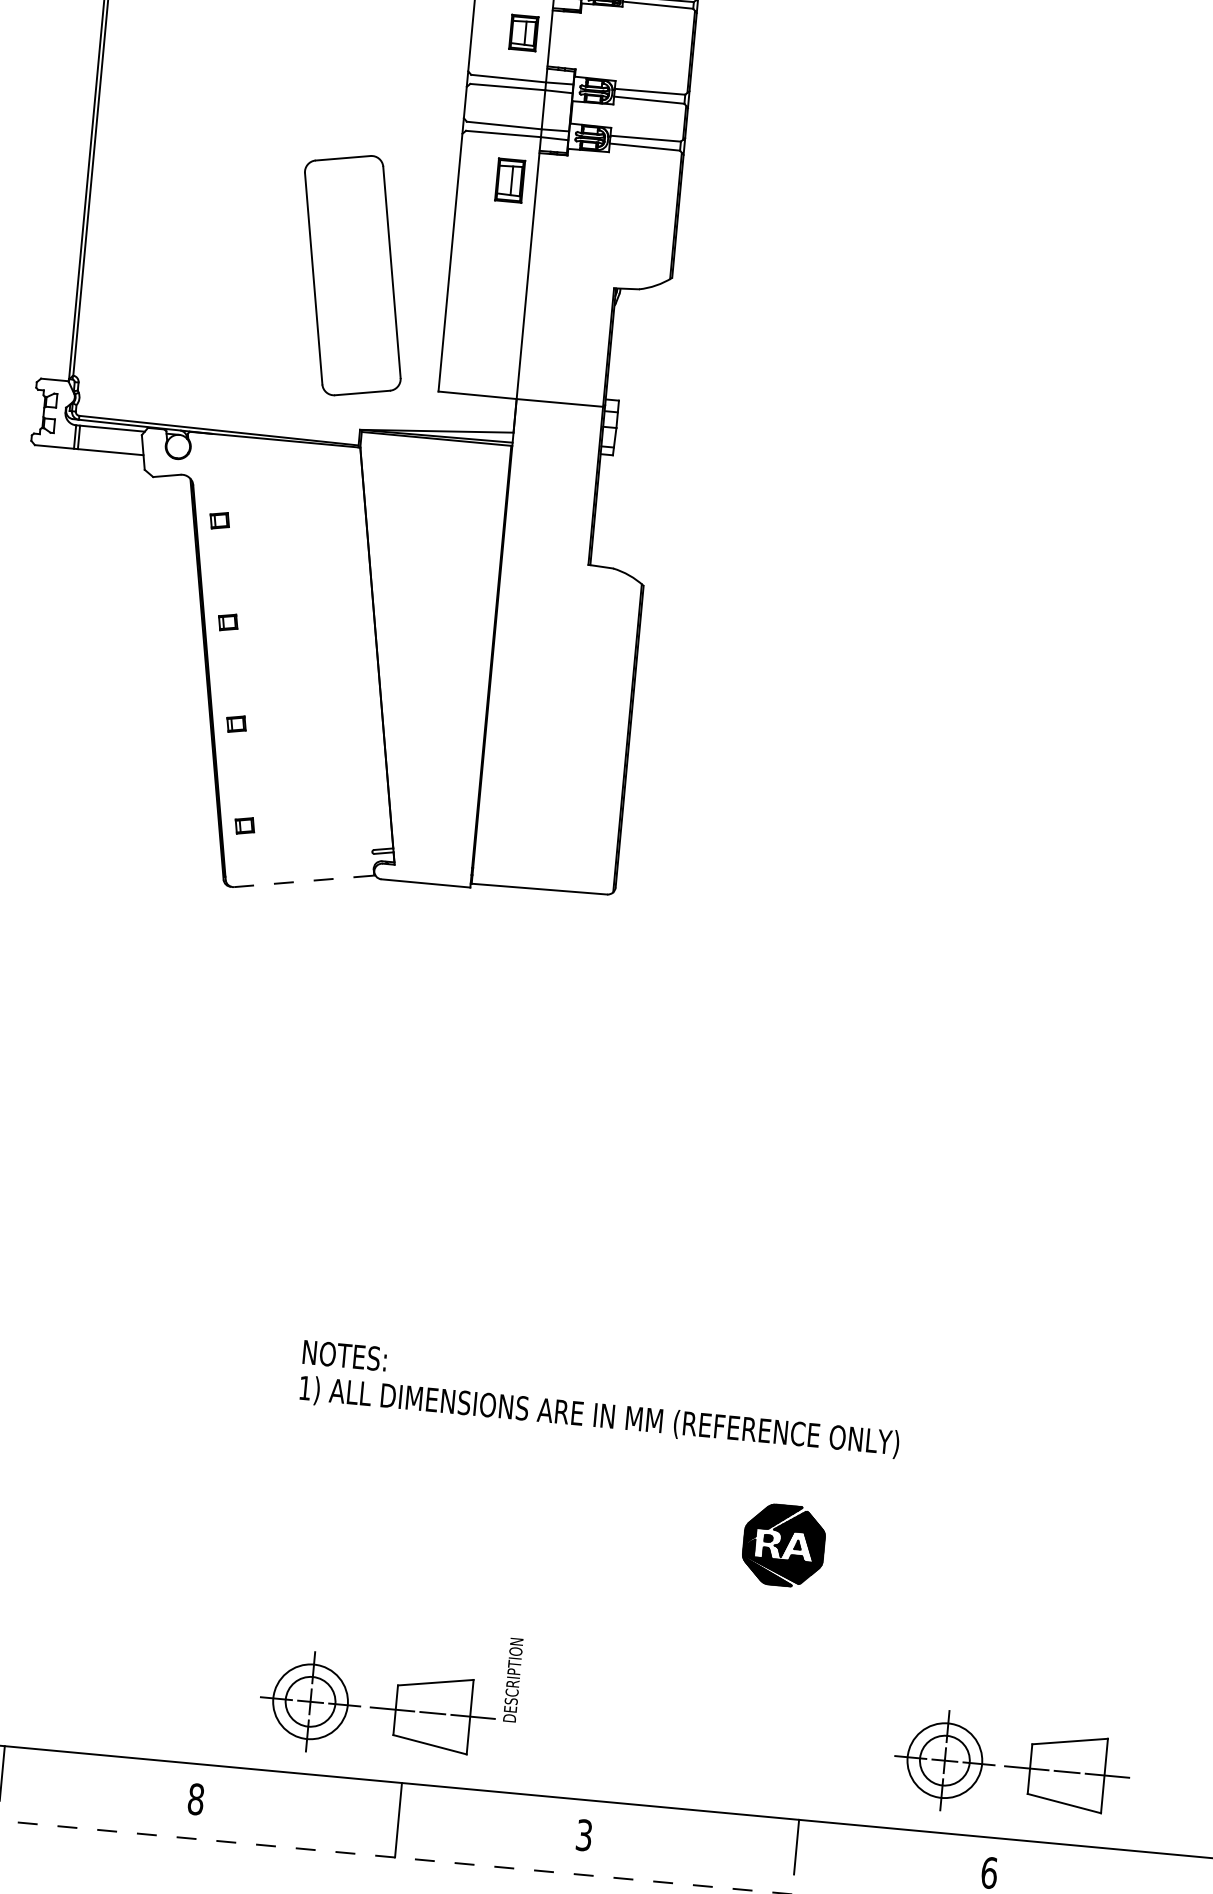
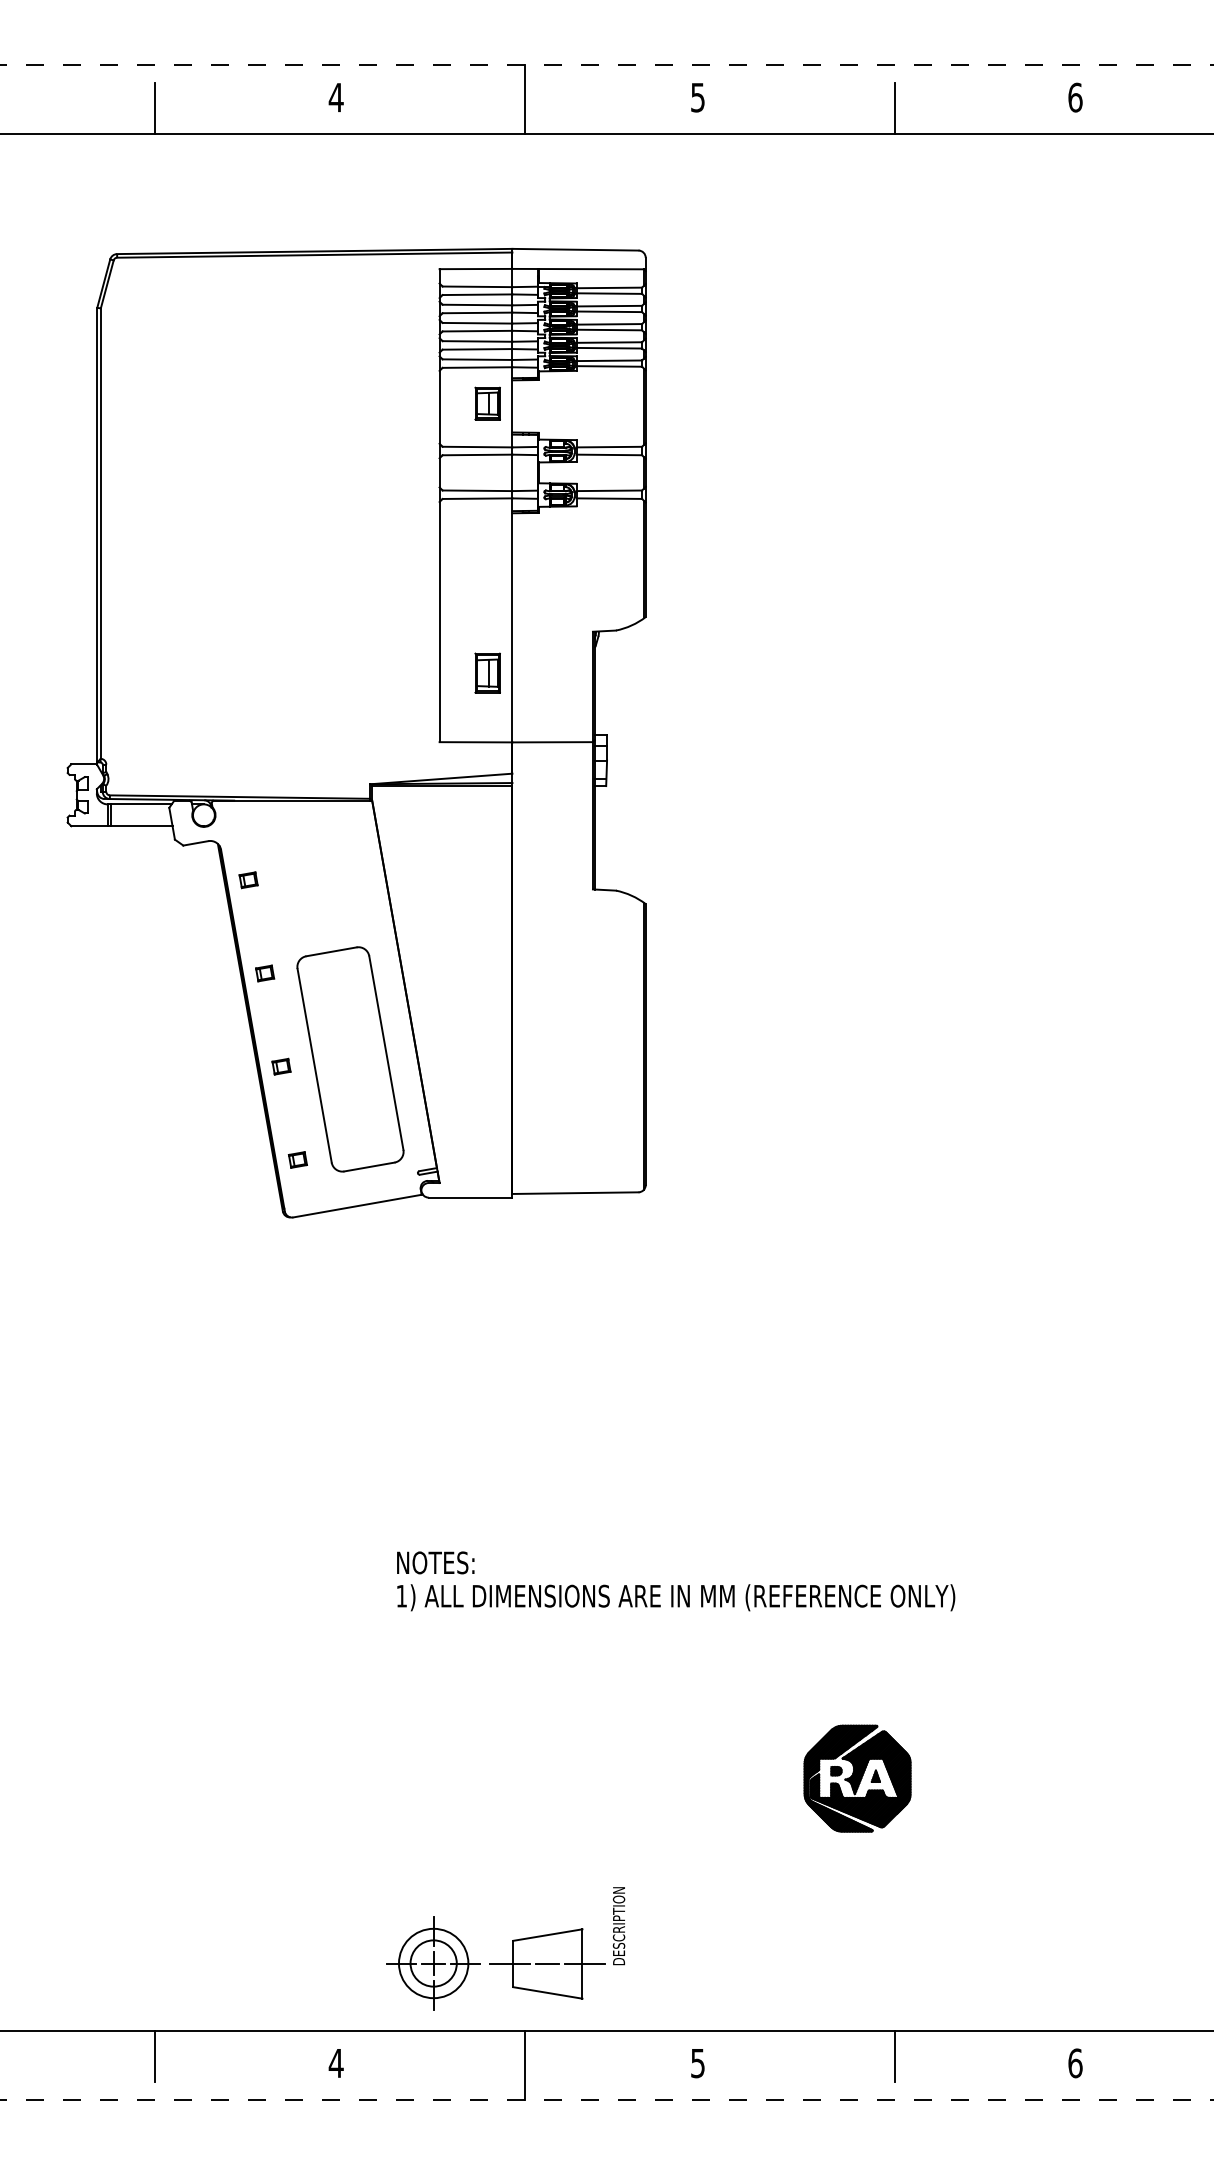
part: (510, 179) -> (487, 672), moved
part: (352, 275) -> (350, 1059), moved
line: (305, 881) -> (358, 1206), dashed -> solid
text: (601, 1399) -> (676, 1581), moved
part: (783, 1545) -> (857, 1778), size x1.43
part: (1011, 1766) -> (1086, 1963), removed
text: (195, 1799) -> (335, 2063), 8 -> 4
text: (583, 1834) -> (697, 2062), 3 -> 5

